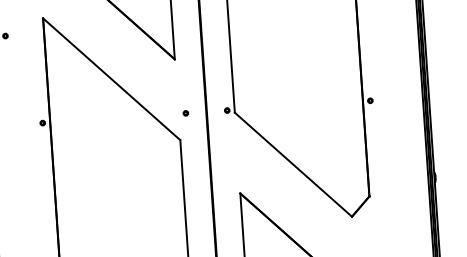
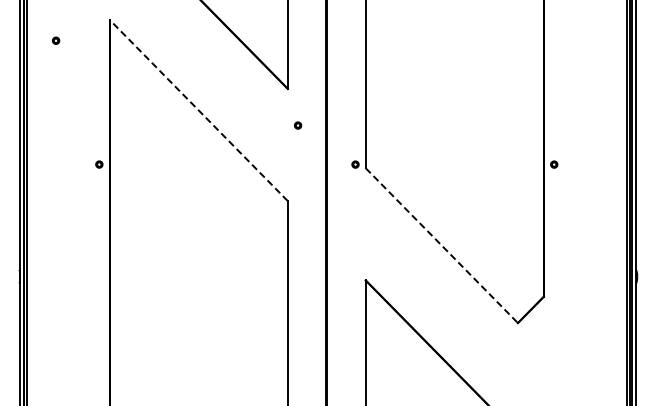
line: (111, 79) -> (198, 110), solid -> dashed
part: (186, 113) -> (298, 125), moved
line: (293, 164) -> (441, 245), solid -> dashed

